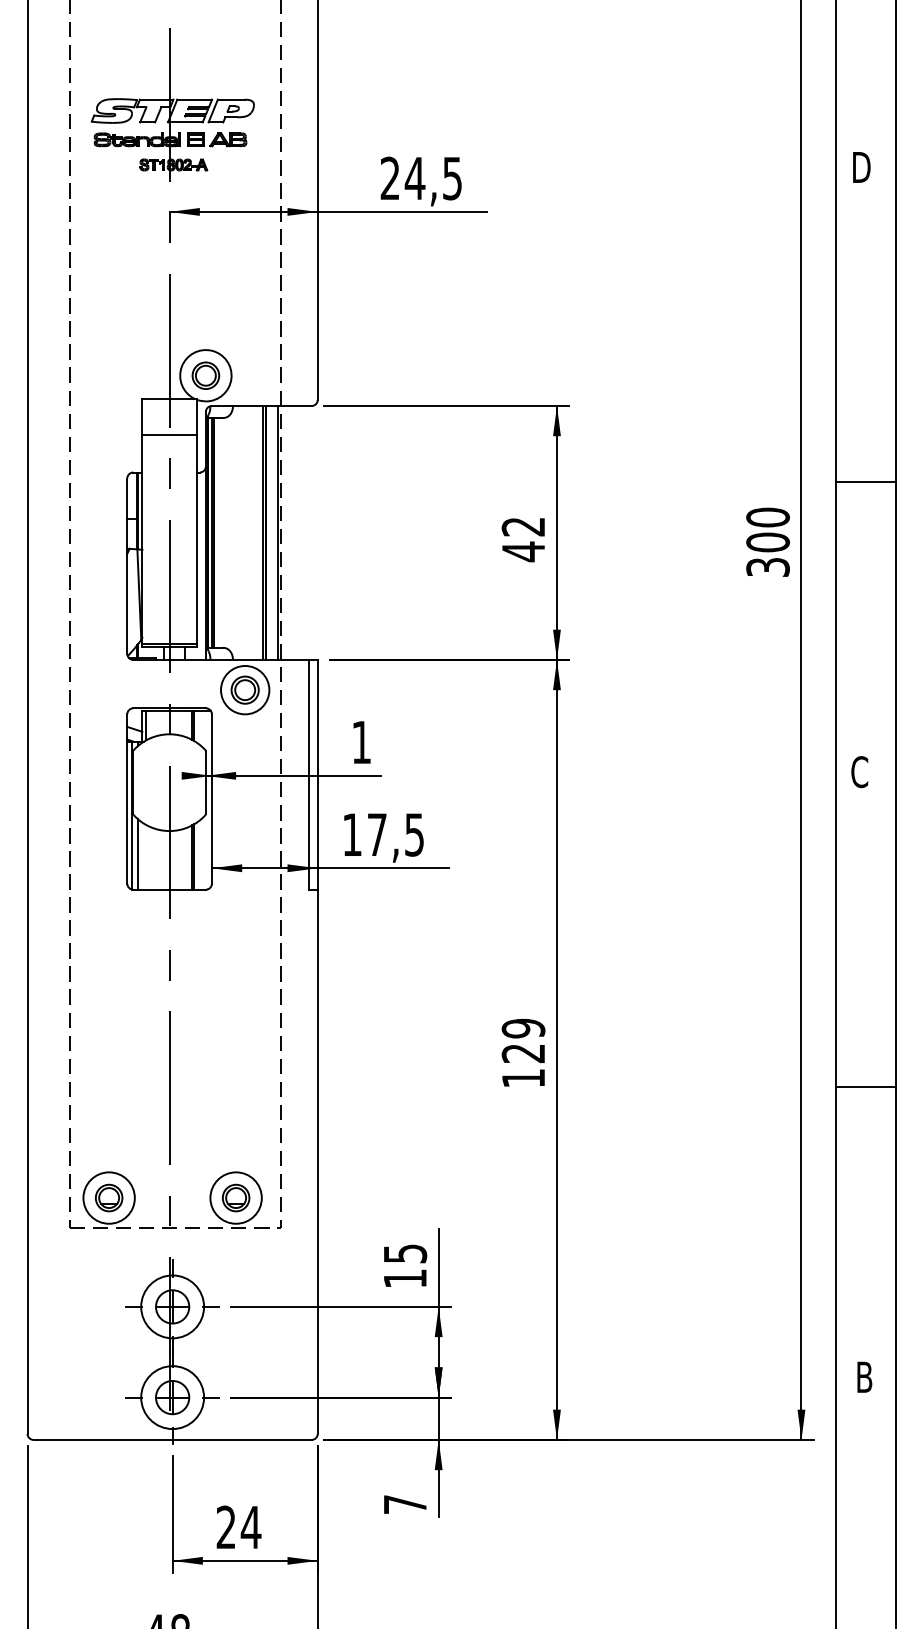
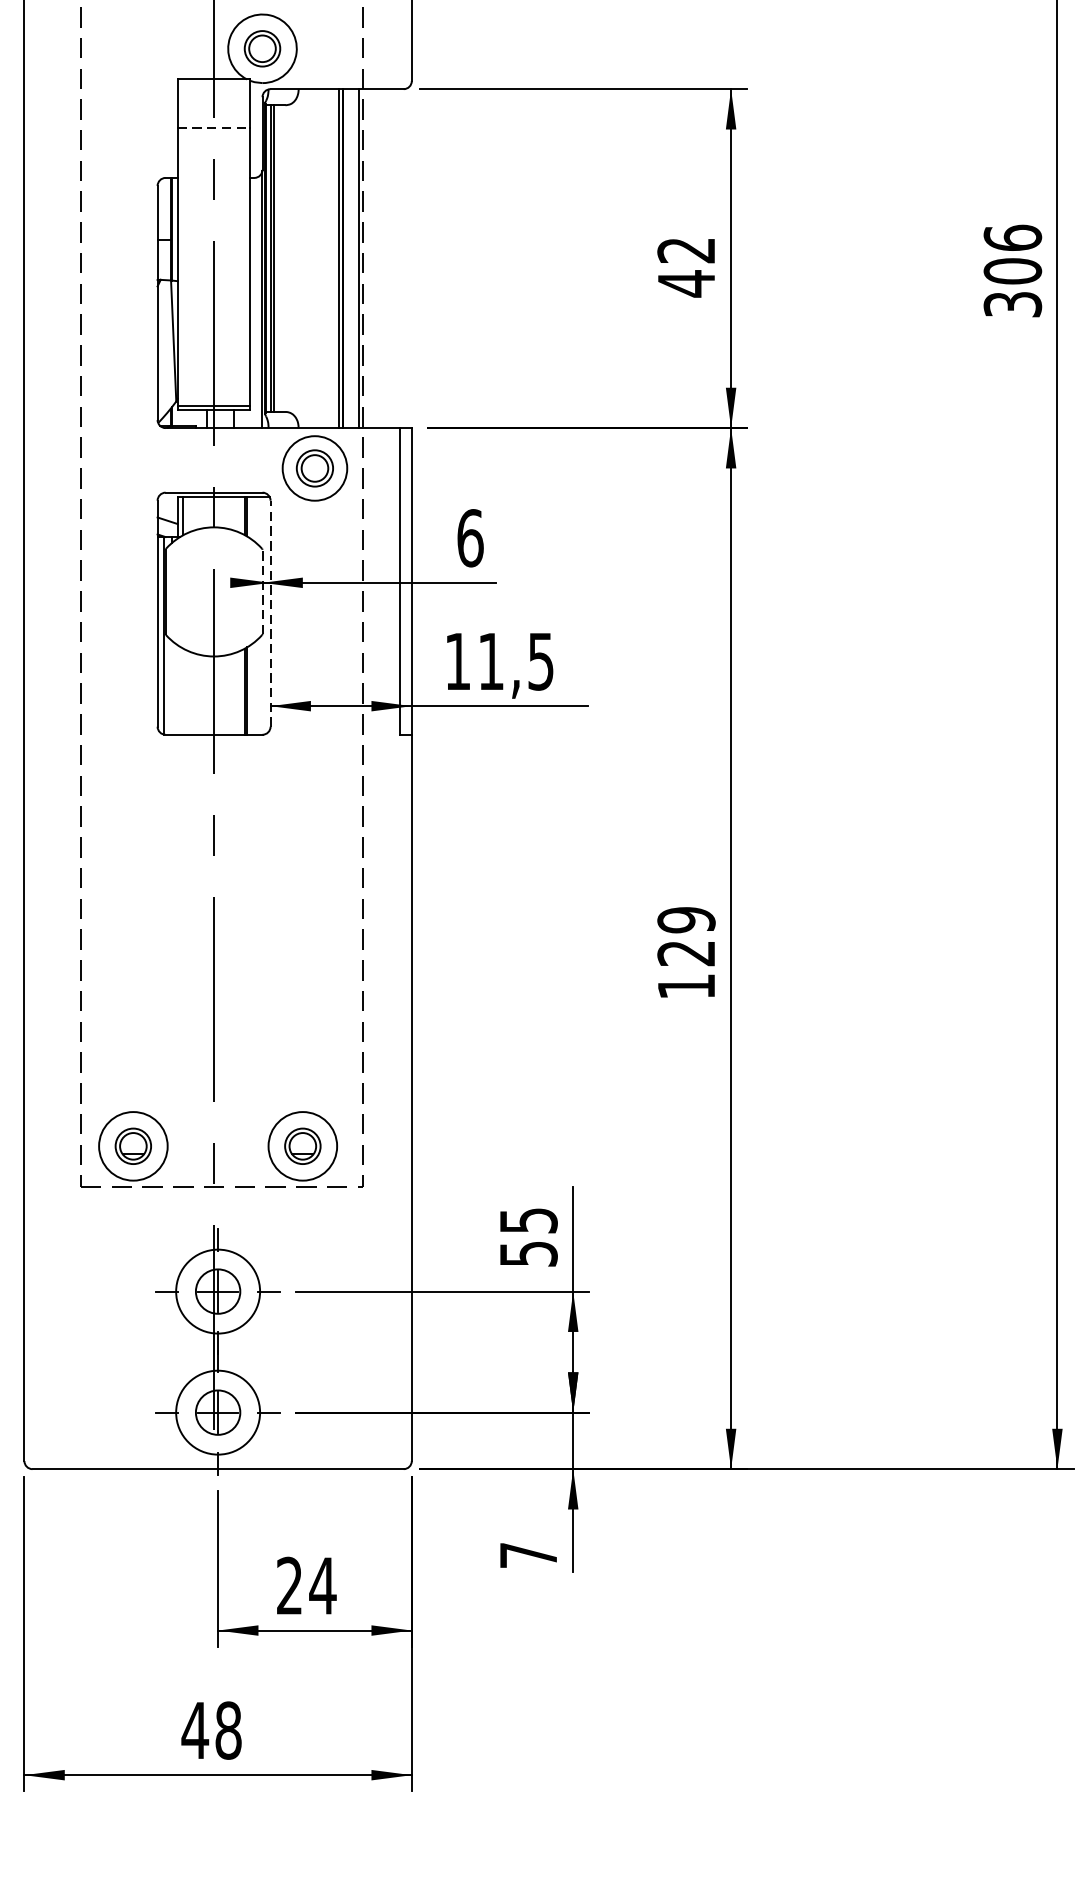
line: (170, 435) -> (215, 128), solid -> dashed
text: (767, 517) -> (1012, 237), 300 -> 306
text: (361, 742) -> (470, 538), 1 -> 6
line: (205, 782) -> (261, 591), solid -> dashed
line: (211, 799) -> (269, 614), solid -> dashed
text: (377, 834) -> (491, 661), 17,5 -> 11,5
line: (138, 854) -> (172, 687), removed
text: (405, 1278) -> (528, 1253), 15 -> 55

